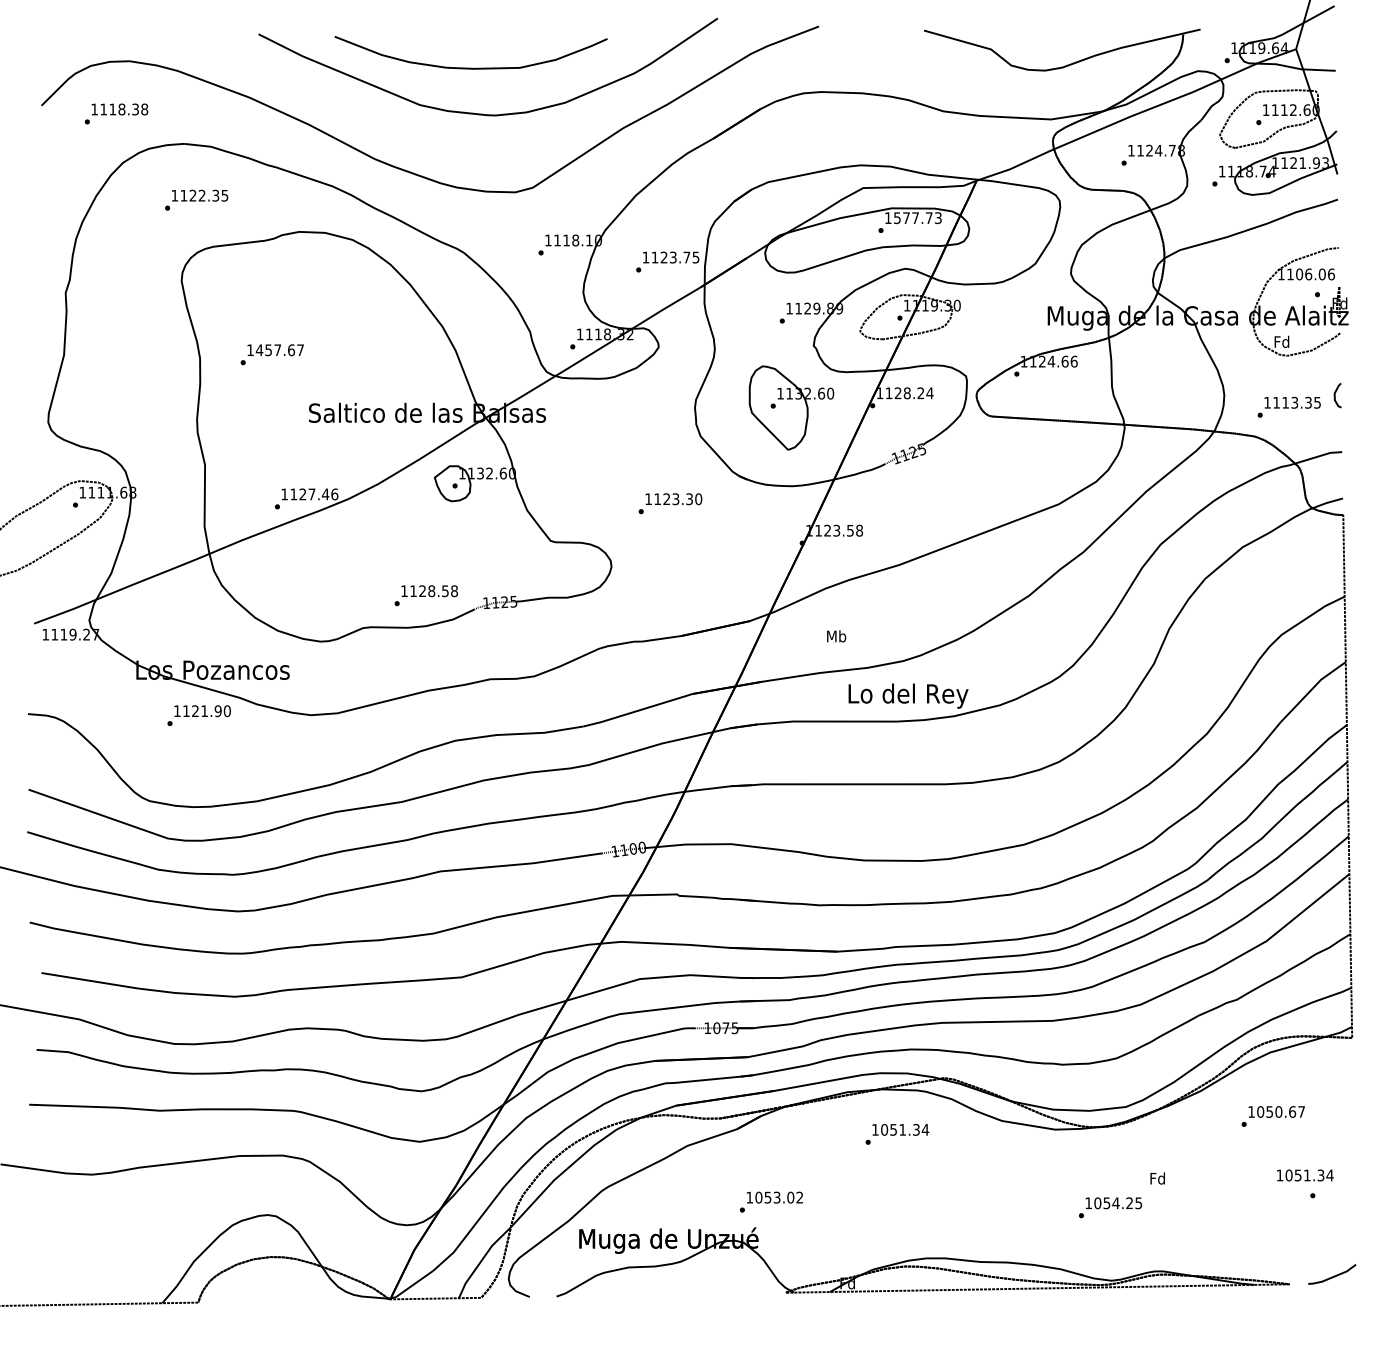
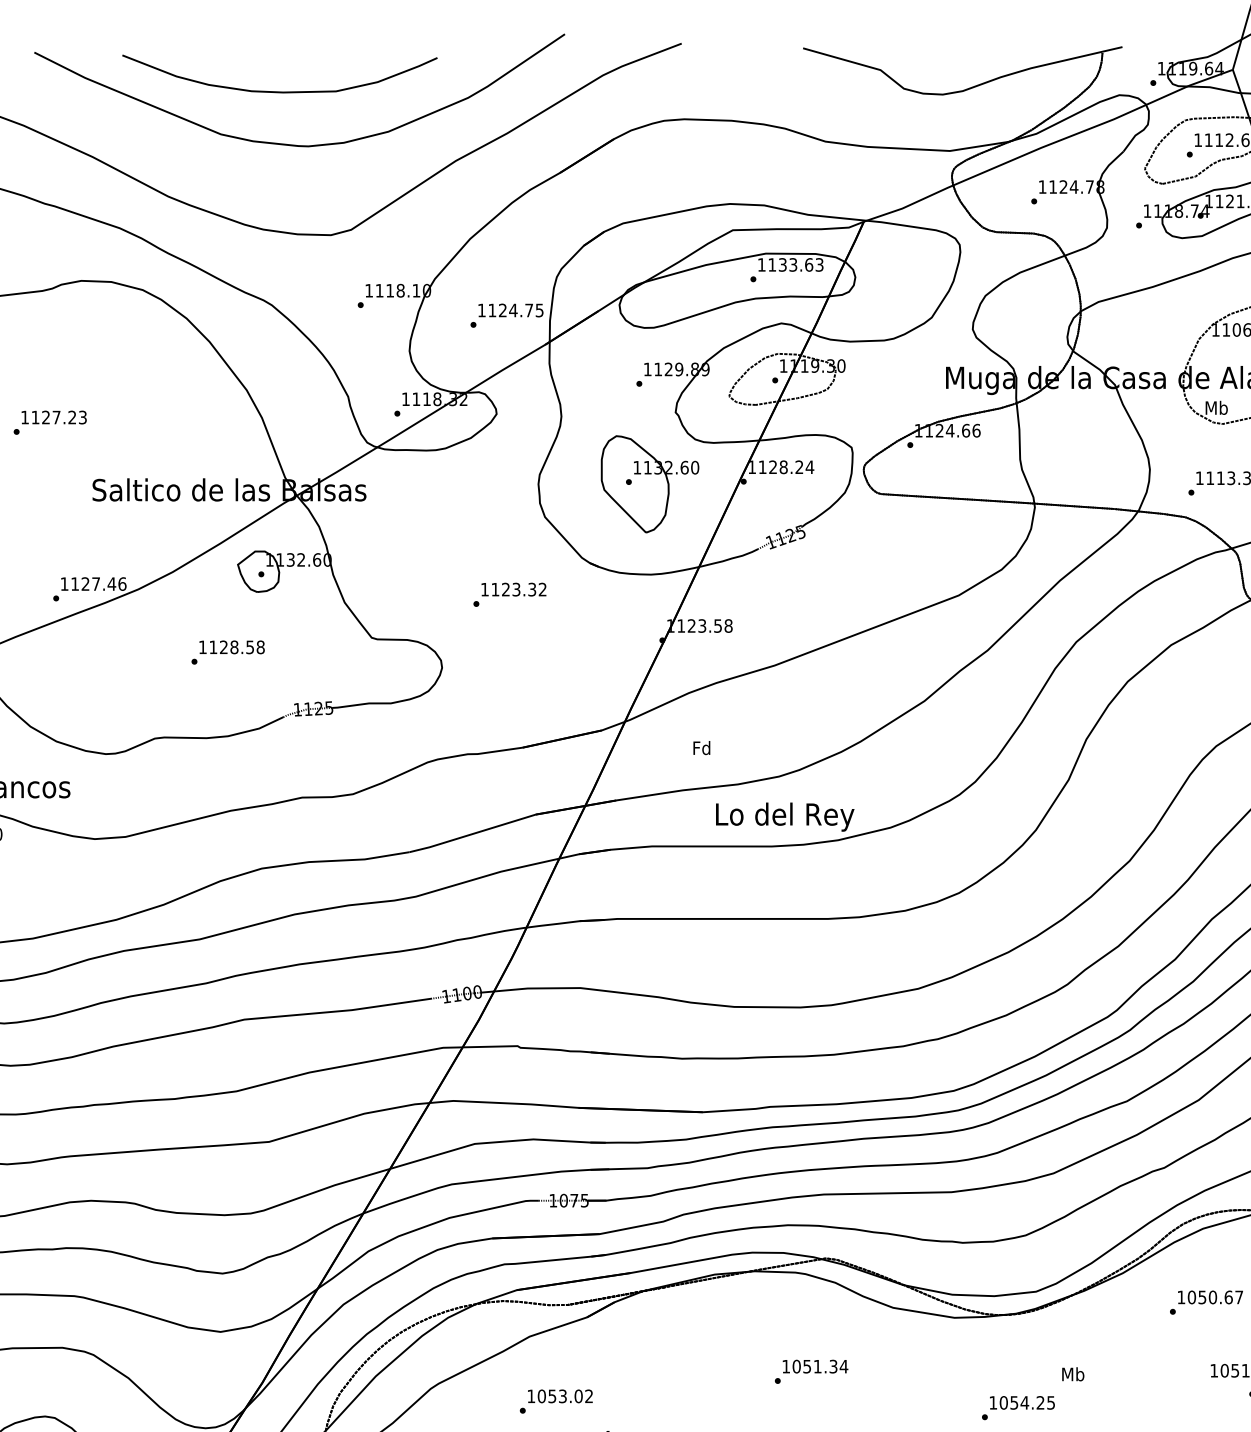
text: (913, 218) -> (790, 265), 1577.73 -> 1133.63
text: (672, 257) -> (512, 310), 1123.75 -> 1124.75
text: (1281, 341) -> (1215, 407), Fd -> Mb
text: (279, 350) -> (58, 417), 1457.67 -> 1127.23
text: (698, 499) -> (542, 589), 1123.30 -> 1123.32
text: (425, 595) -> (227, 652), moved
text: (836, 636) -> (701, 748), Mb -> Fd
text: (897, 1134) -> (811, 1371), moved
text: (1157, 1178) -> (1072, 1374), Fd -> Mb
text: (771, 1201) -> (556, 1400), moved

